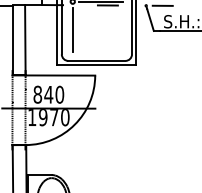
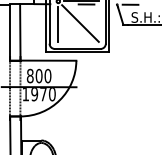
line: (100, 29) -> (80, 23), added
text: (48, 94) -> (38, 75), 840 -> 800

